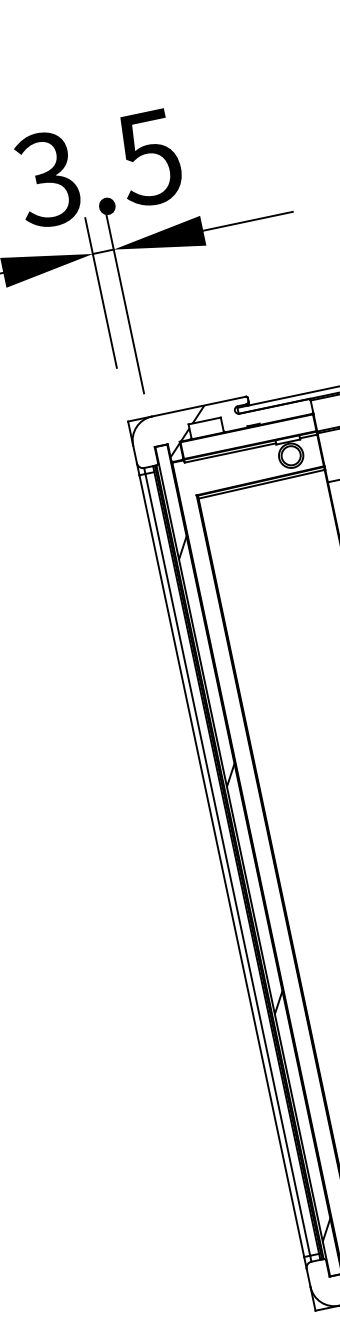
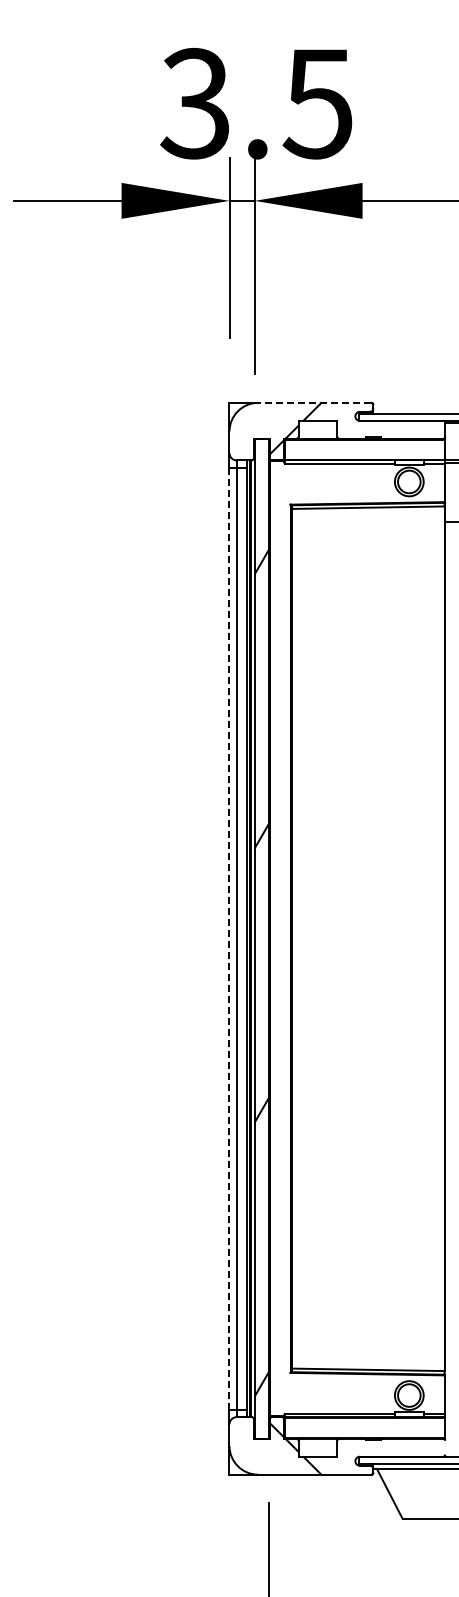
line: (198, 406) -> (314, 402), solid -> dashed
line: (221, 866) -> (229, 939), solid -> dashed

